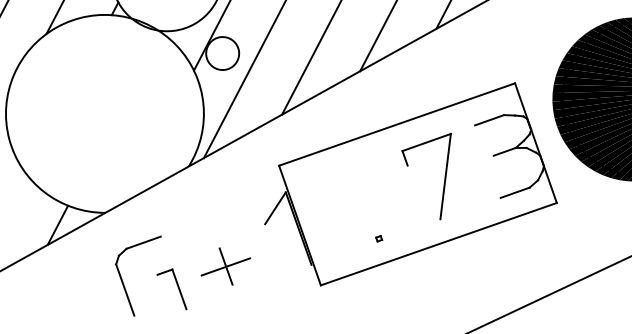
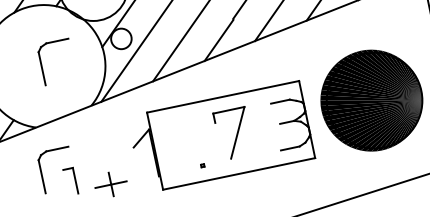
part: (102, 110) -> (42, 64), added
part: (443, 177) -> (236, 133), moved
part: (224, 266) -> (110, 184), moved

